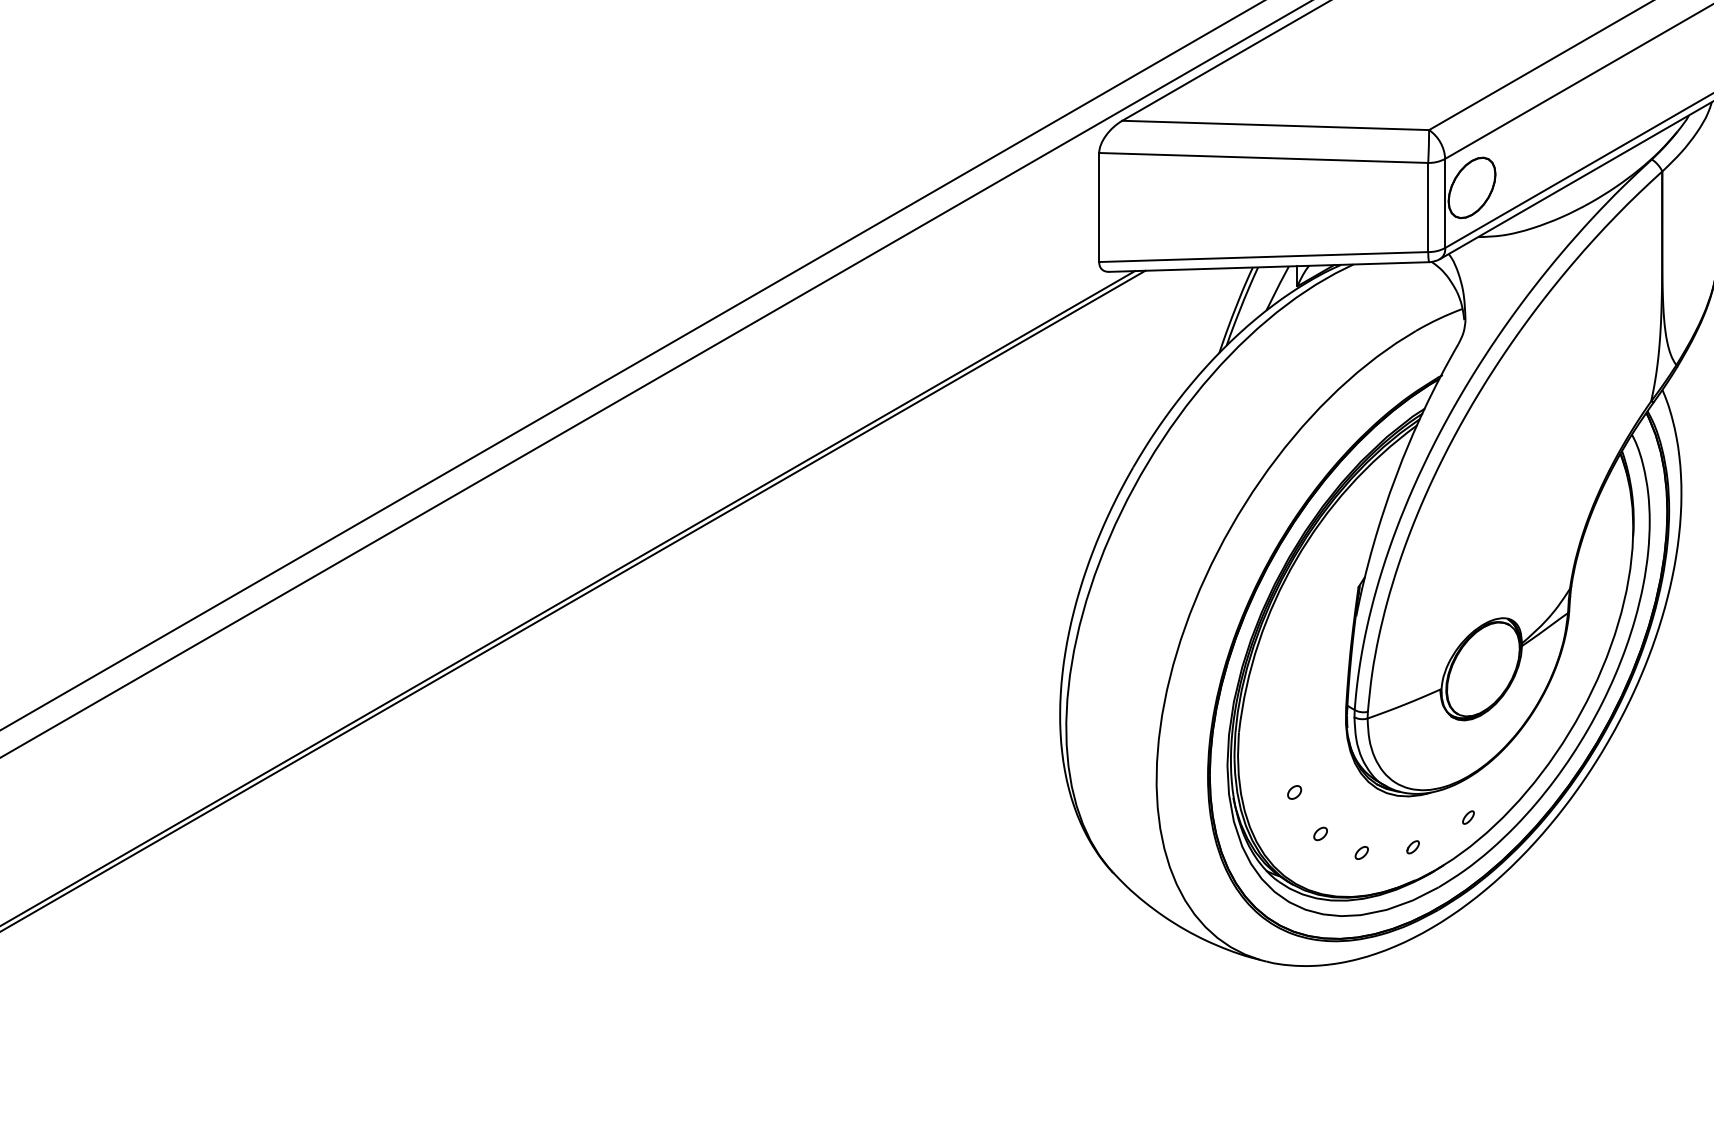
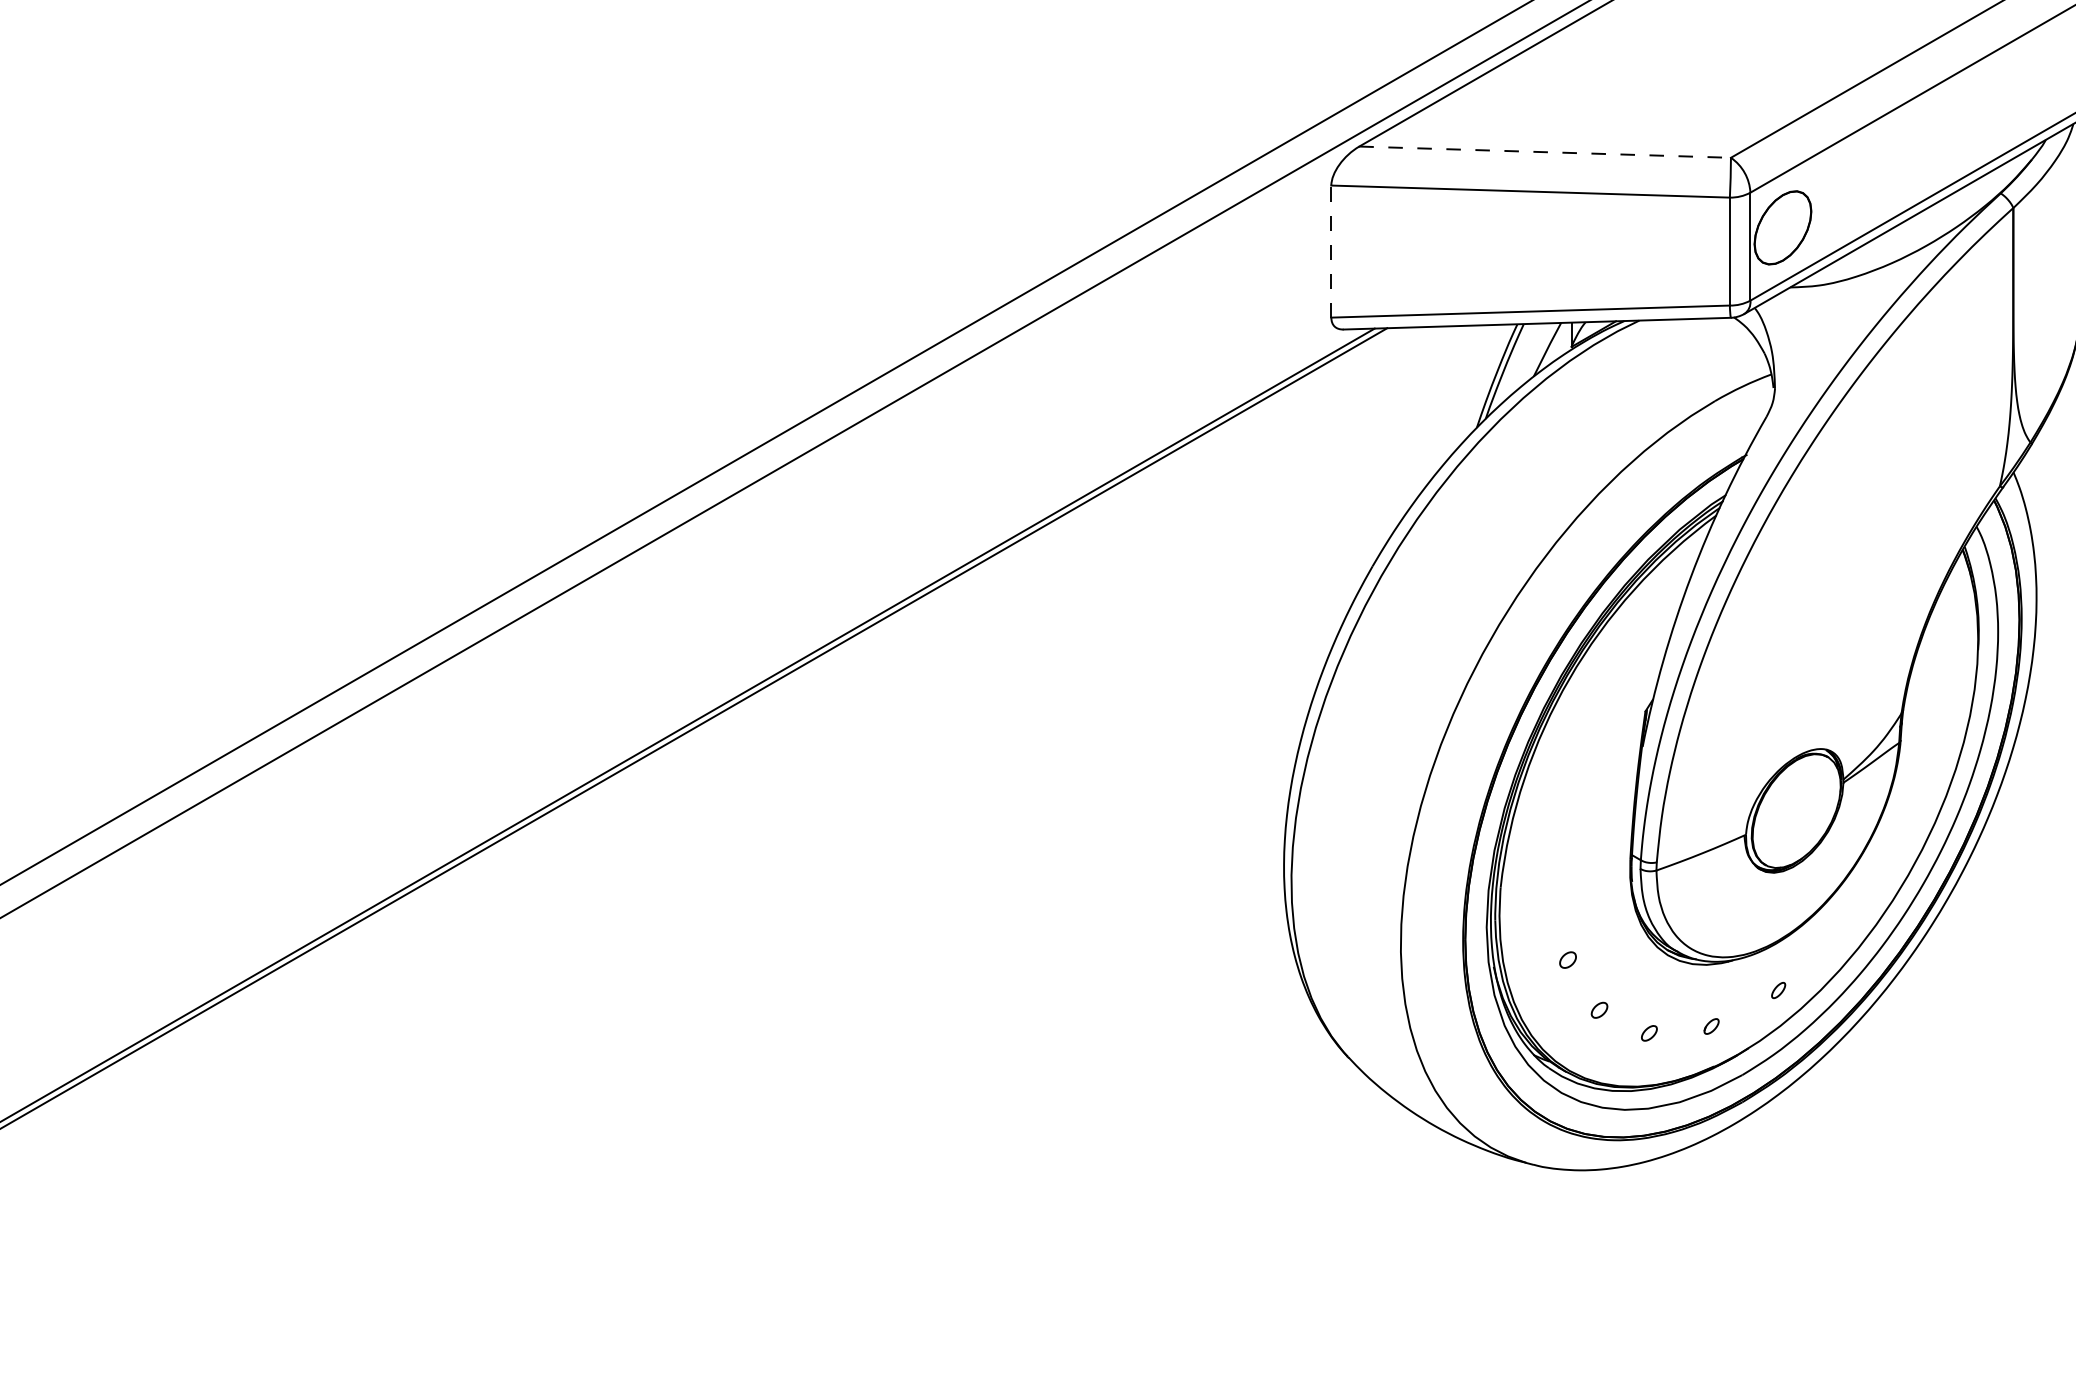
line: (1276, 125) -> (1546, 152), solid -> dashed
line: (1099, 207) -> (1331, 251), solid -> dashed

